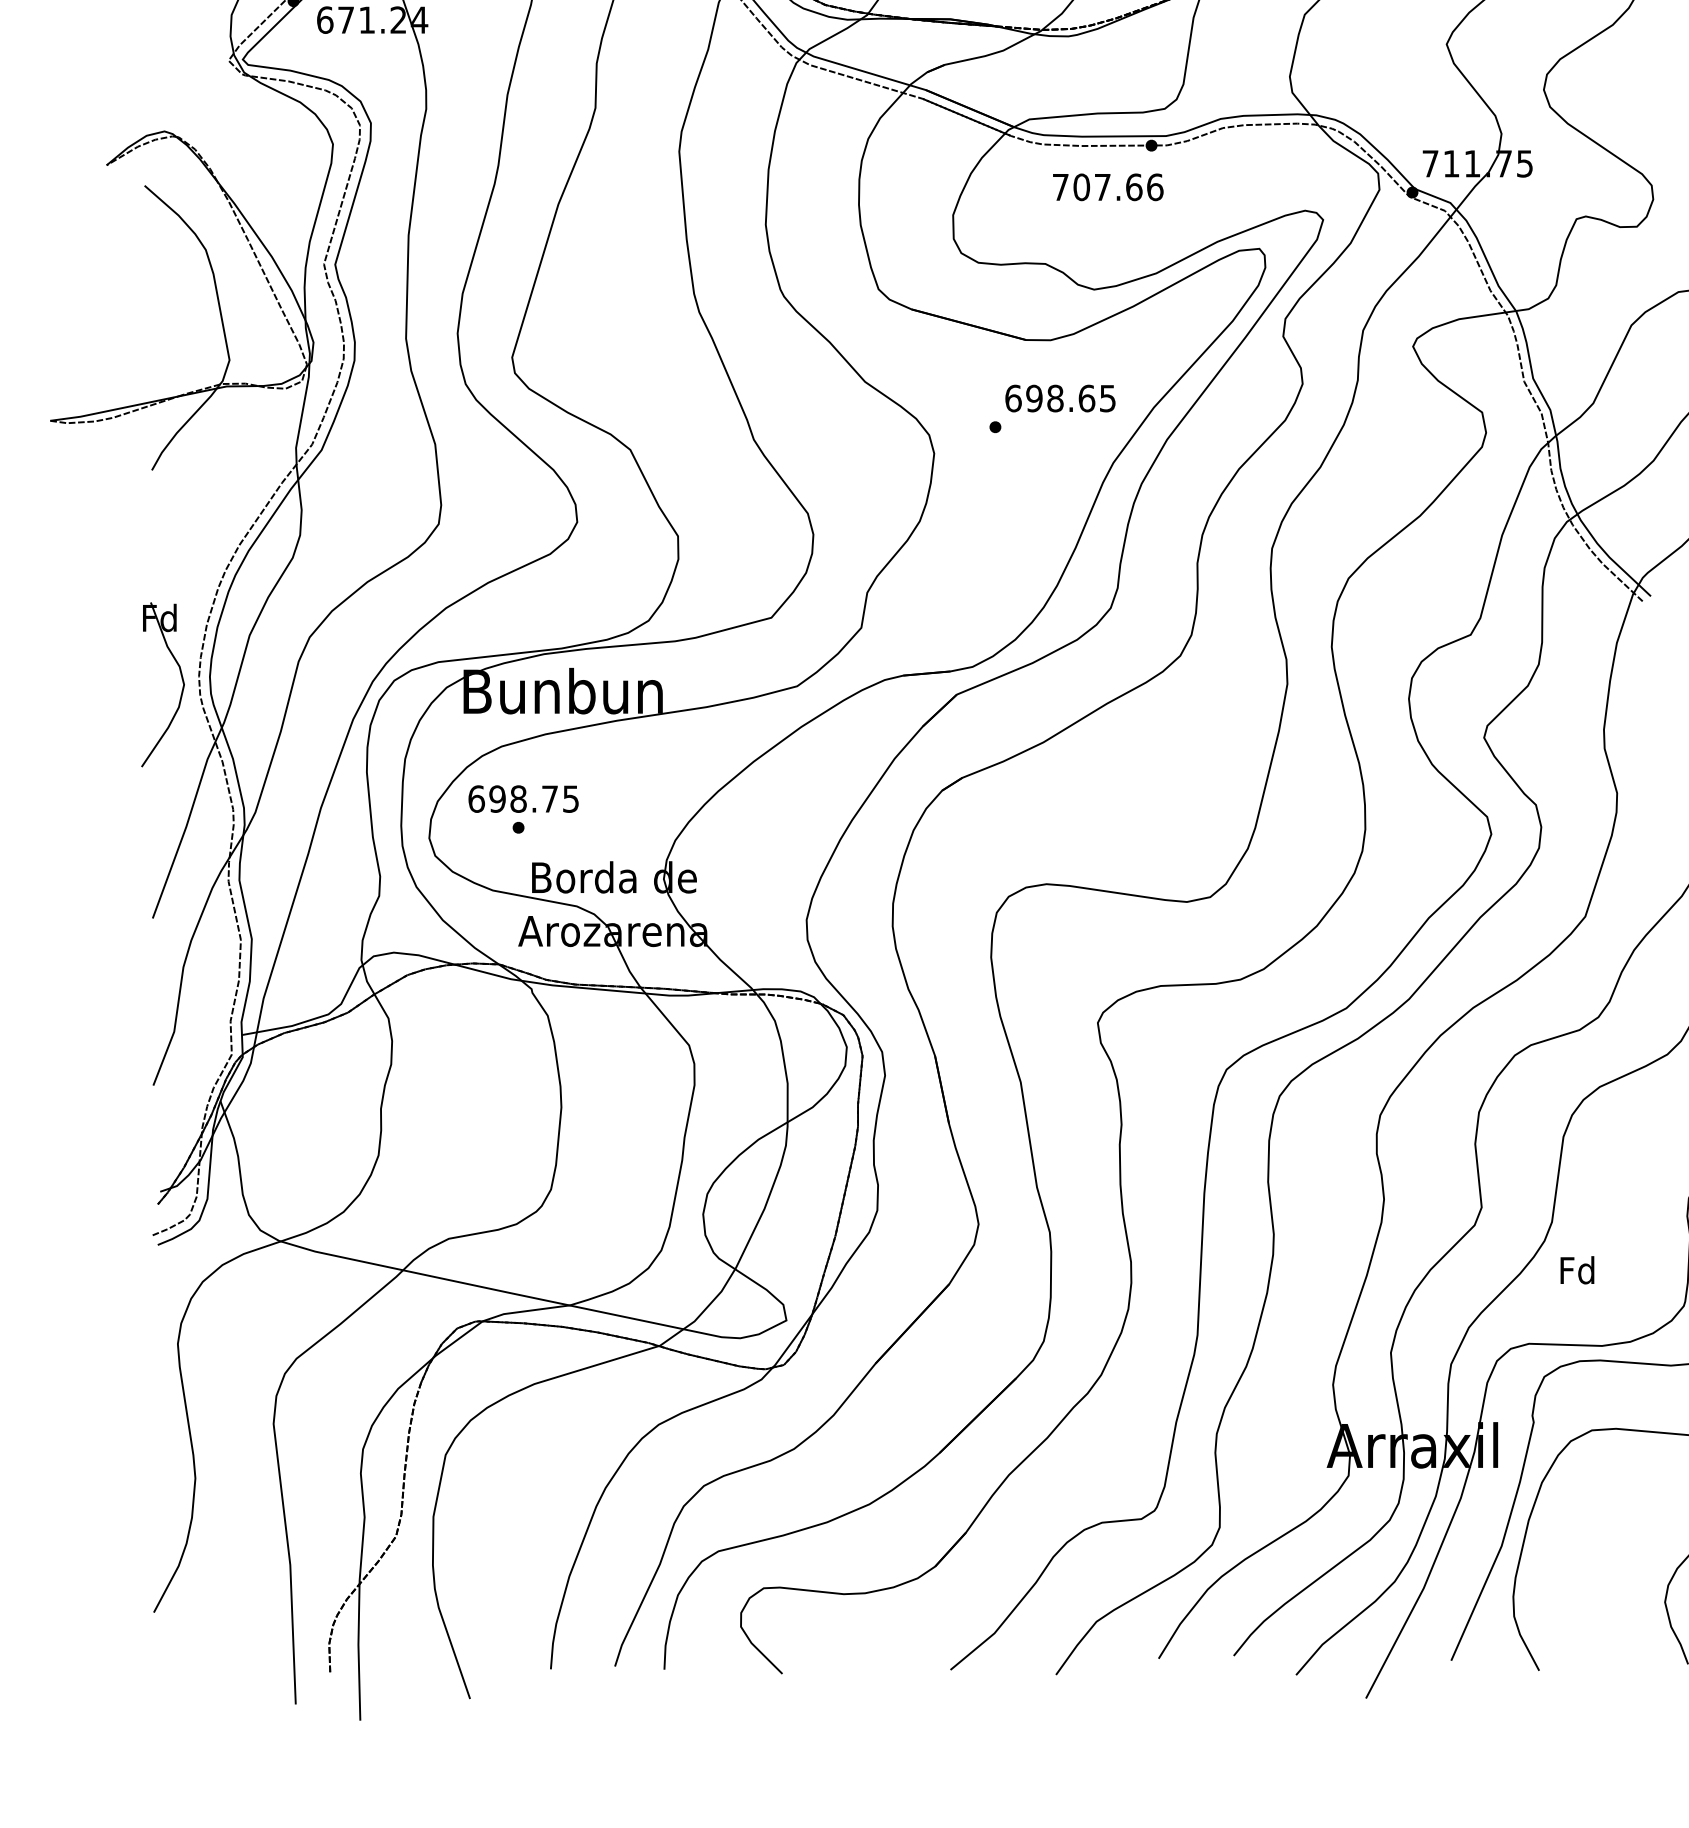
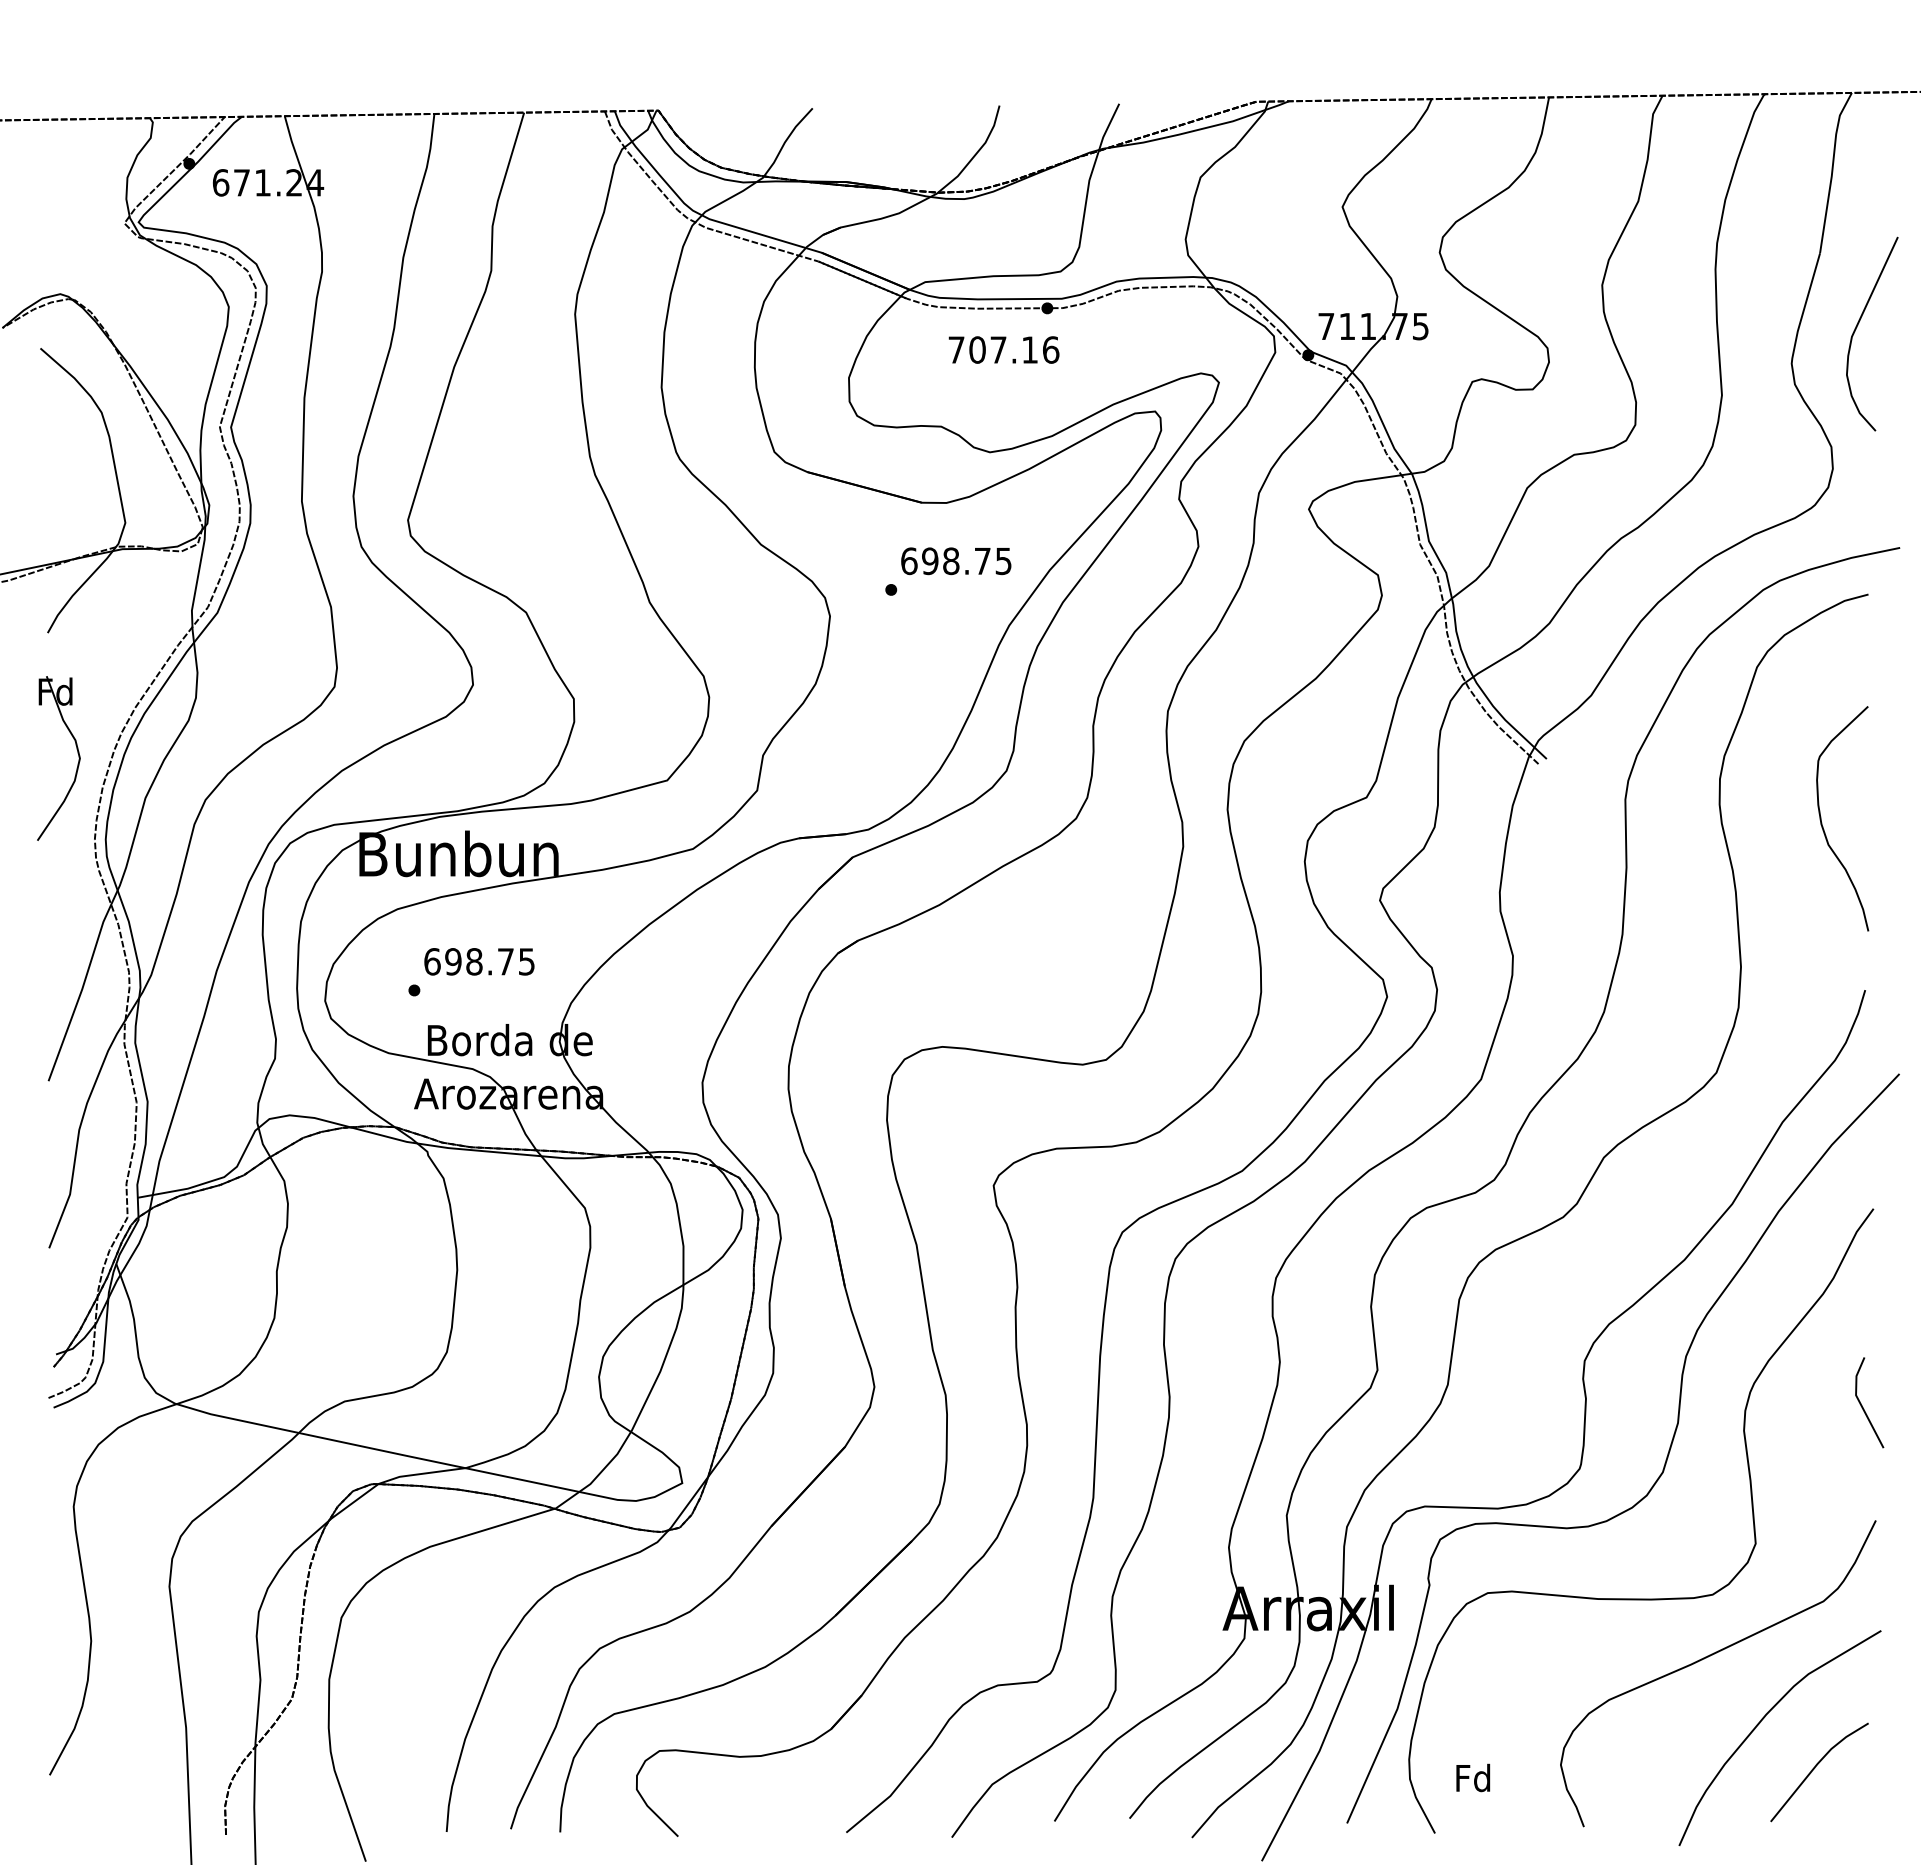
text: (1134, 186) -> (1030, 349), 707.66 -> 707.16
text: (1086, 398) -> (982, 561), 698.65 -> 698.75
part: (181, 679) -> (77, 753), moved
text: (523, 798) -> (479, 961), moved
text: (1577, 1269) -> (1473, 1777), moved

